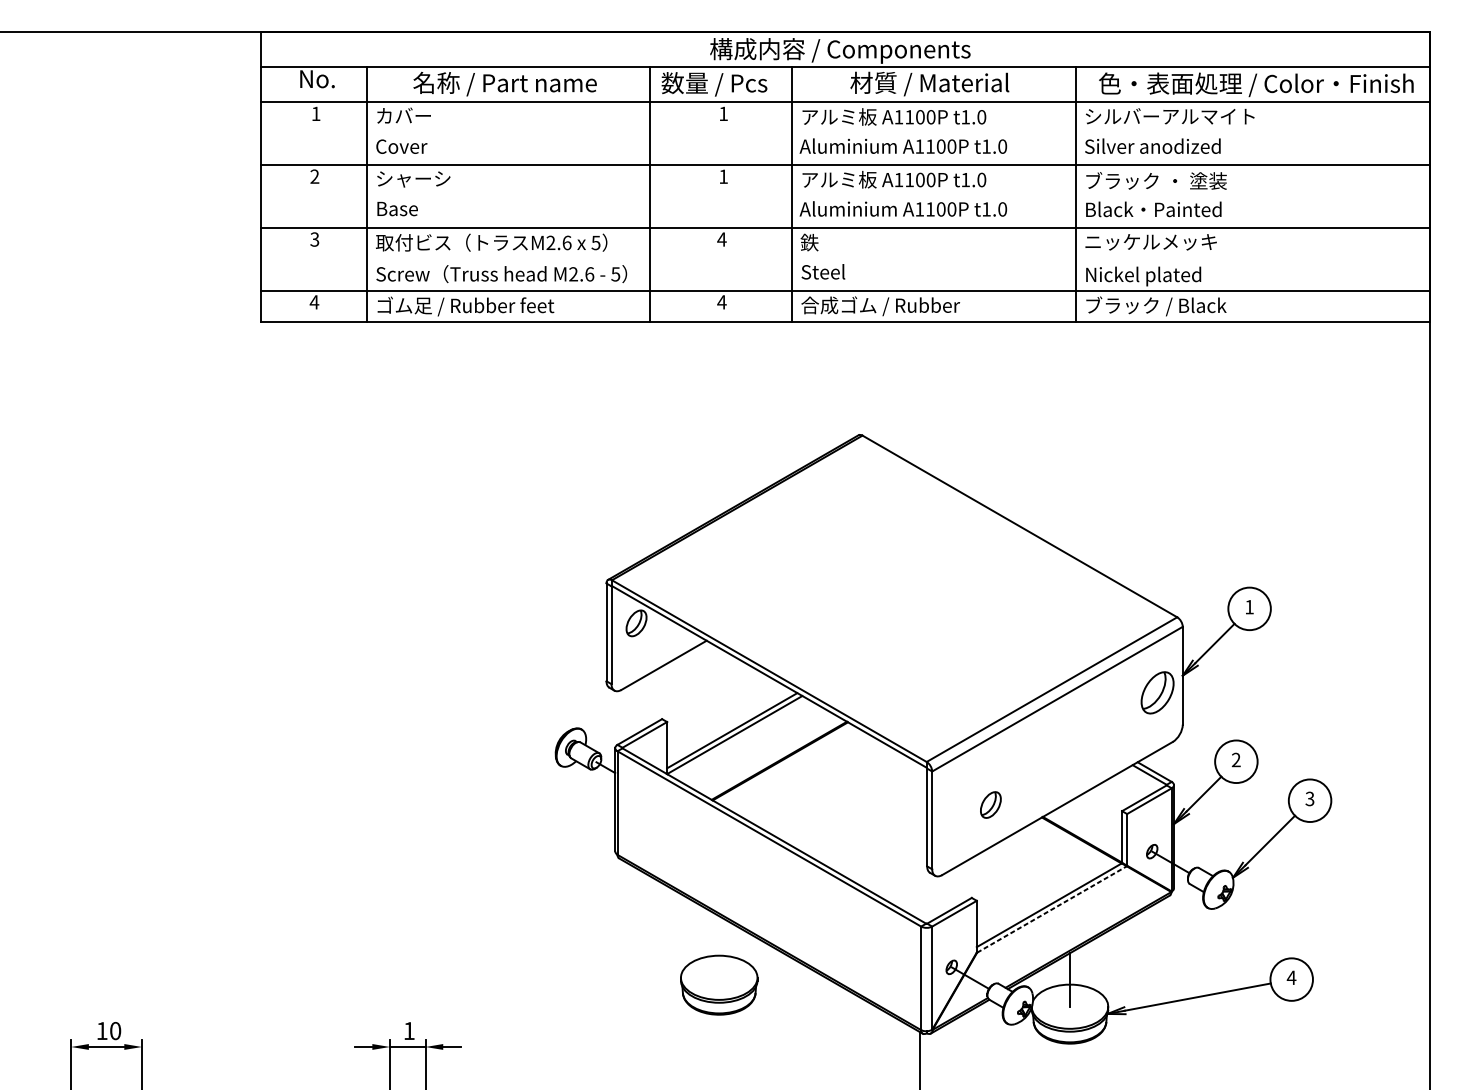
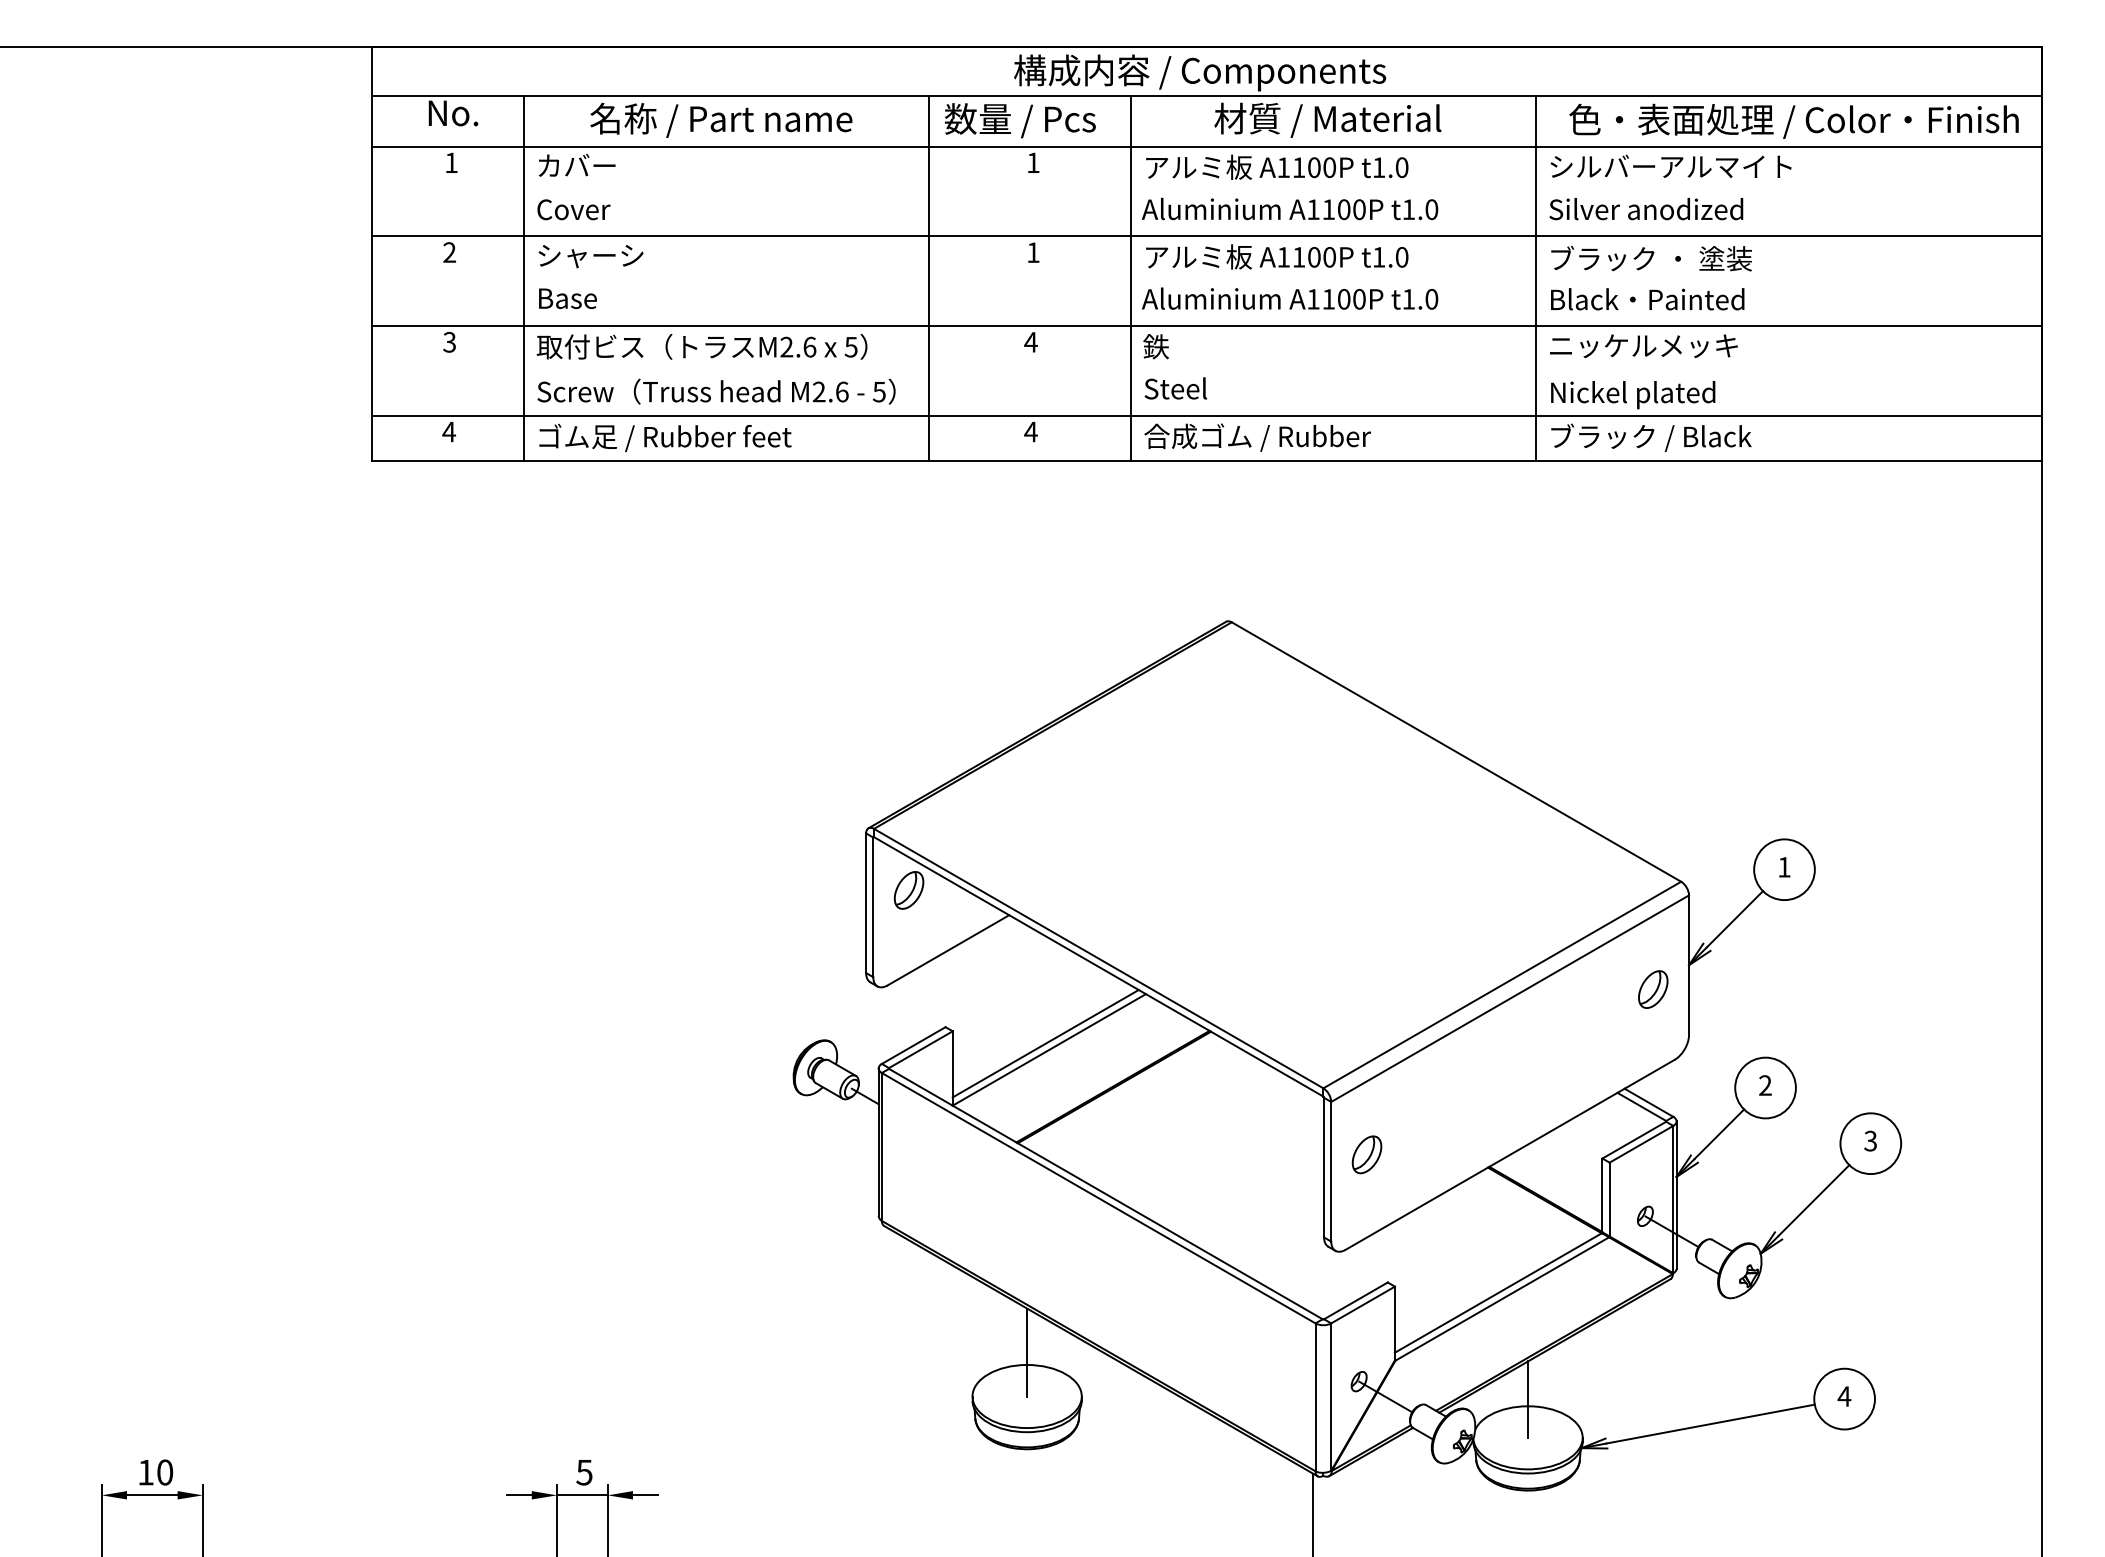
part: (1157, 692) -> (1653, 989), size x0.62
part: (990, 804) -> (1366, 1154), moved
line: (1052, 909) -> (1502, 1298), dashed -> solid
line: (719, 946) -> (1027, 1352), added
text: (409, 1031) -> (584, 1472), 1 -> 5

